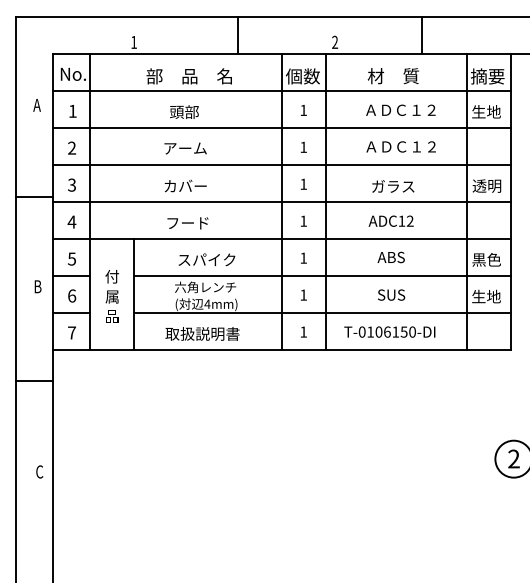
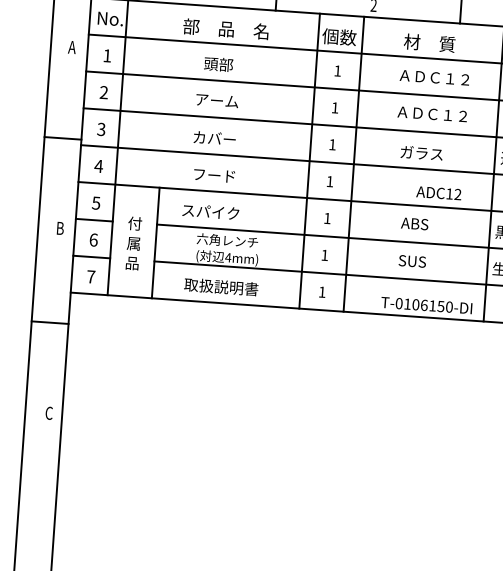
text: (390, 220) -> (438, 192), moved
text: (206, 259) -> (210, 211), moved
text: (389, 331) -> (426, 304), moved

